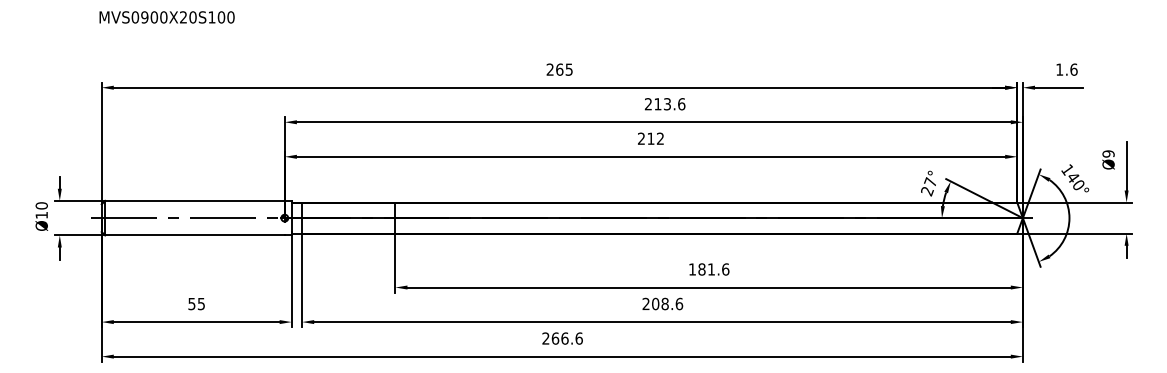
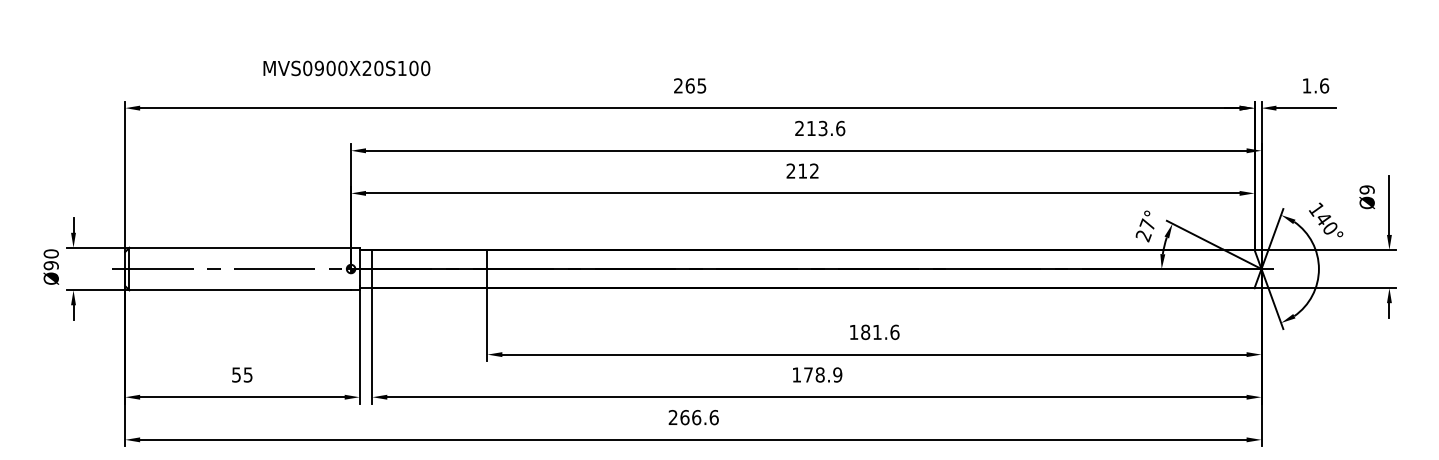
text: (166, 17) -> (346, 68), moved
text: (41, 215) -> (50, 265), Ø10 -> Ø90
text: (662, 303) -> (817, 374), 208.6 -> 178.9

